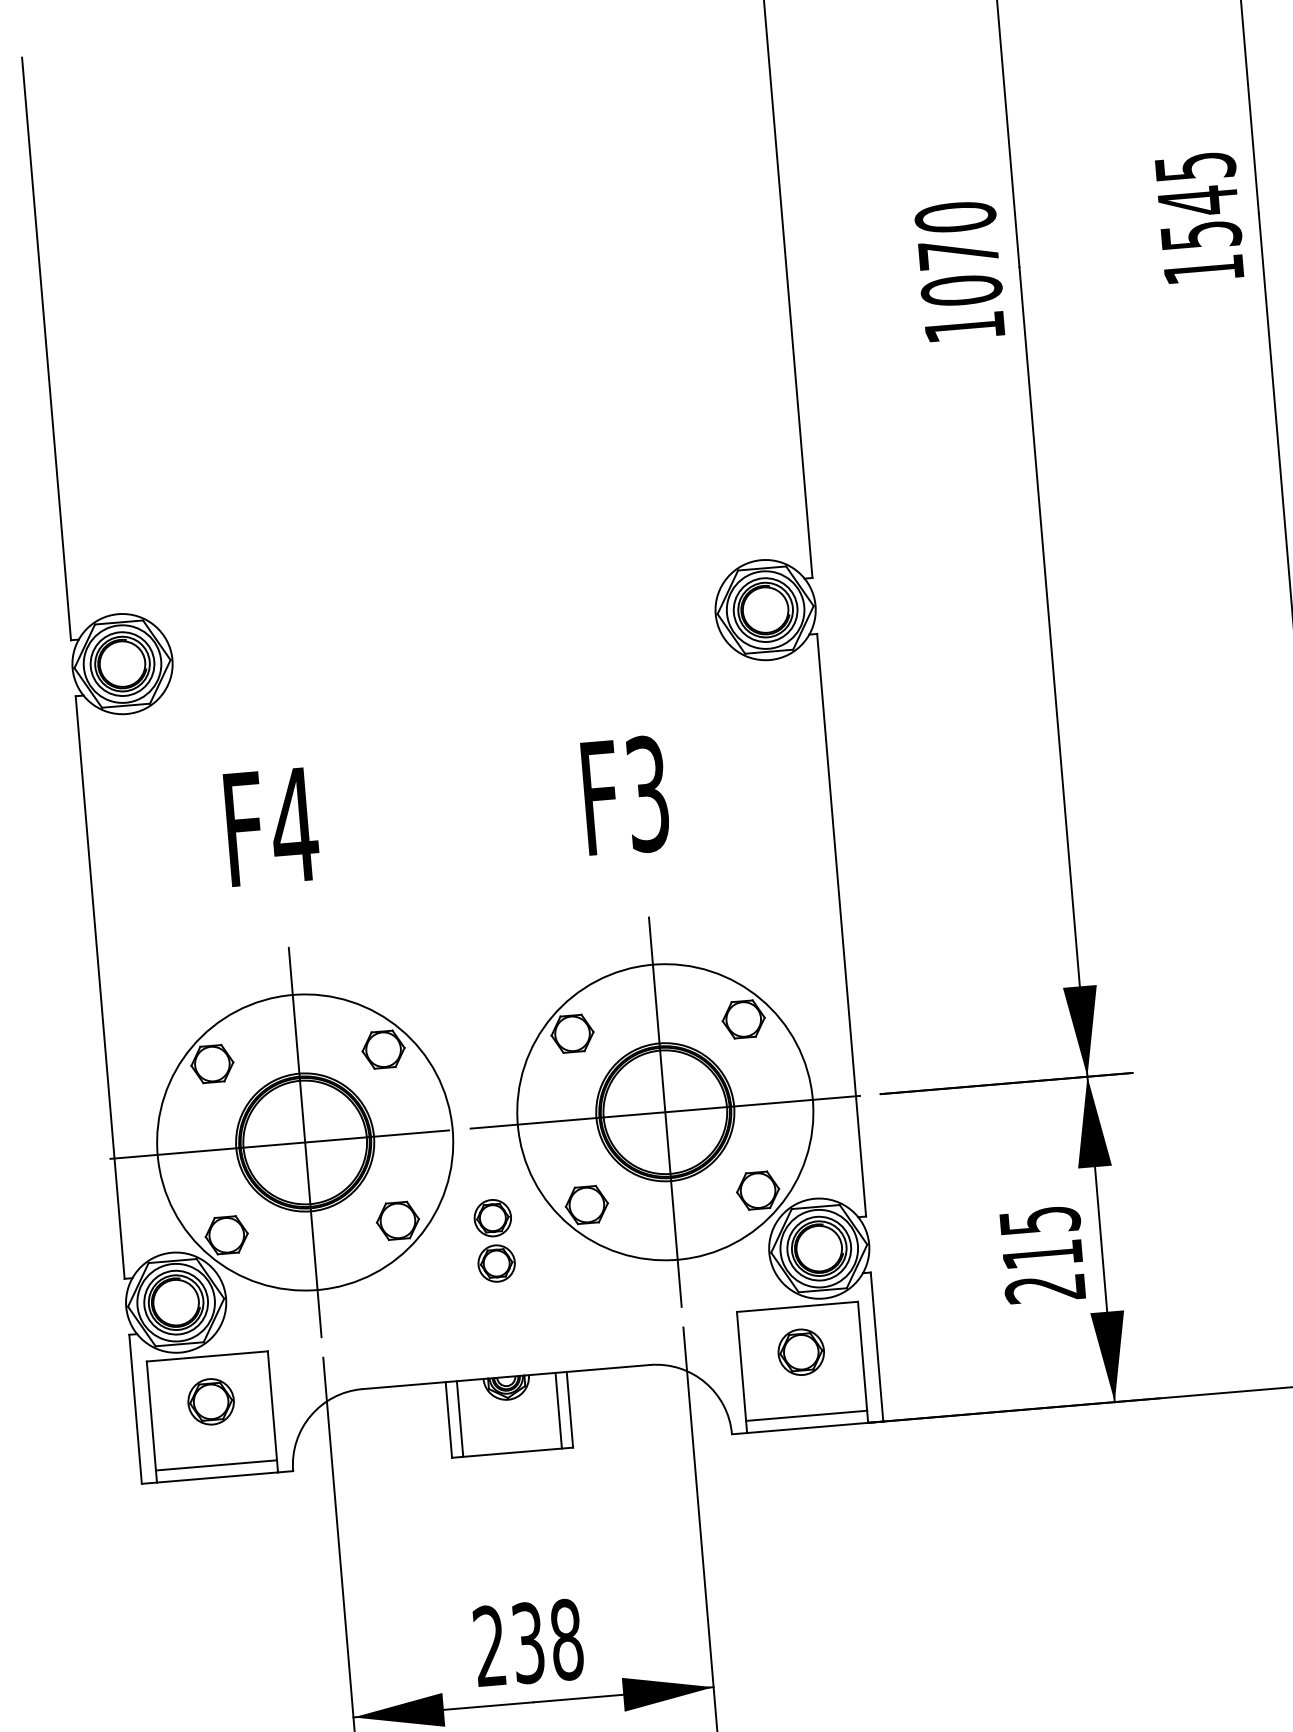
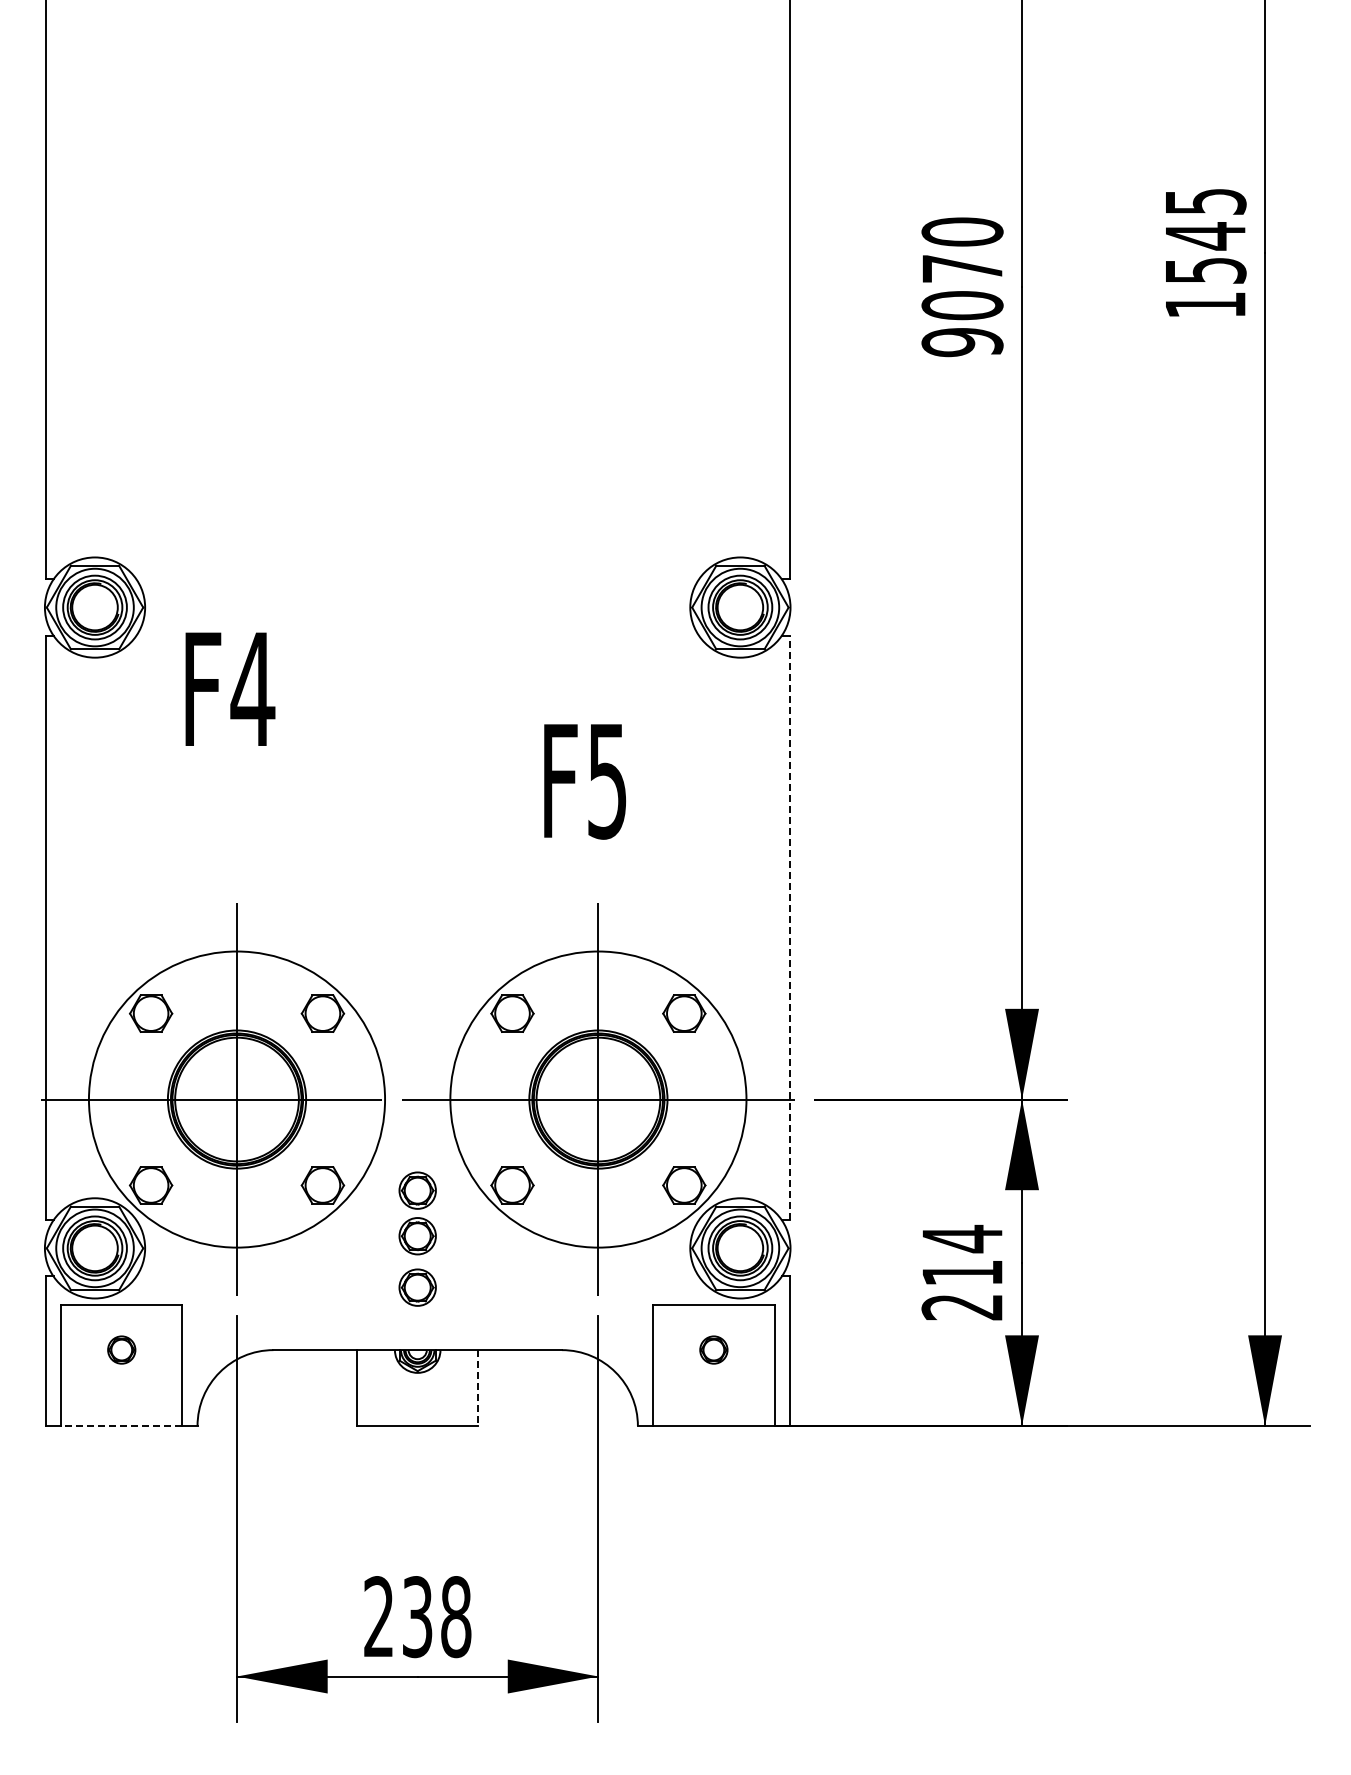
text: (964, 327) -> (962, 342), 1070 -> 9070
text: (647, 793) -> (607, 780), F3 -> F5
text: (272, 826) -> (230, 688), moved
line: (841, 924) -> (789, 927), solid -> dashed
text: (1039, 1220) -> (962, 1238), 215 -> 214
part: (500, 1314) -> (417, 1287), added
part: (800, 1351) -> (713, 1349), size x0.6
part: (210, 1401) -> (121, 1349), size x0.6
line: (570, 1410) -> (478, 1388), solid -> dashed
line: (559, 1411) -> (467, 1388), removed
line: (806, 1415) -> (713, 1413), removed
line: (460, 1419) -> (368, 1388), removed
line: (216, 1465) -> (121, 1413), removed
line: (217, 1477) -> (121, 1426), solid -> dashed

